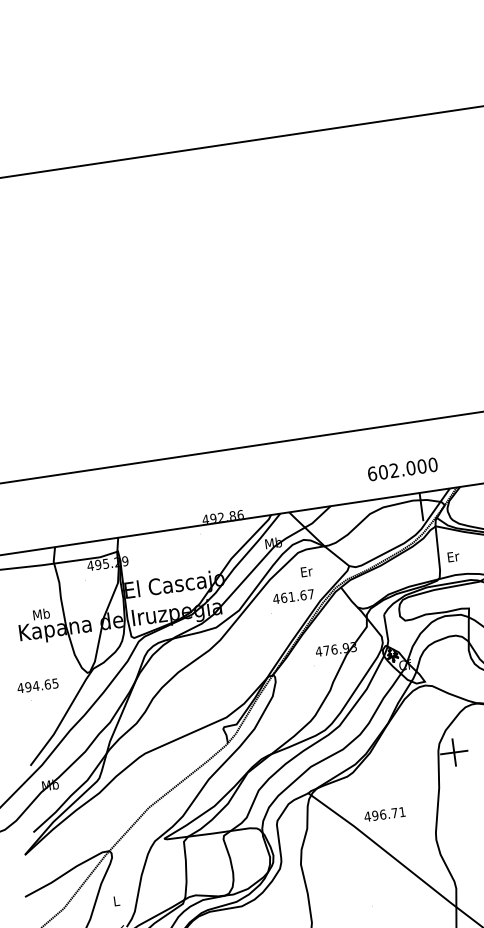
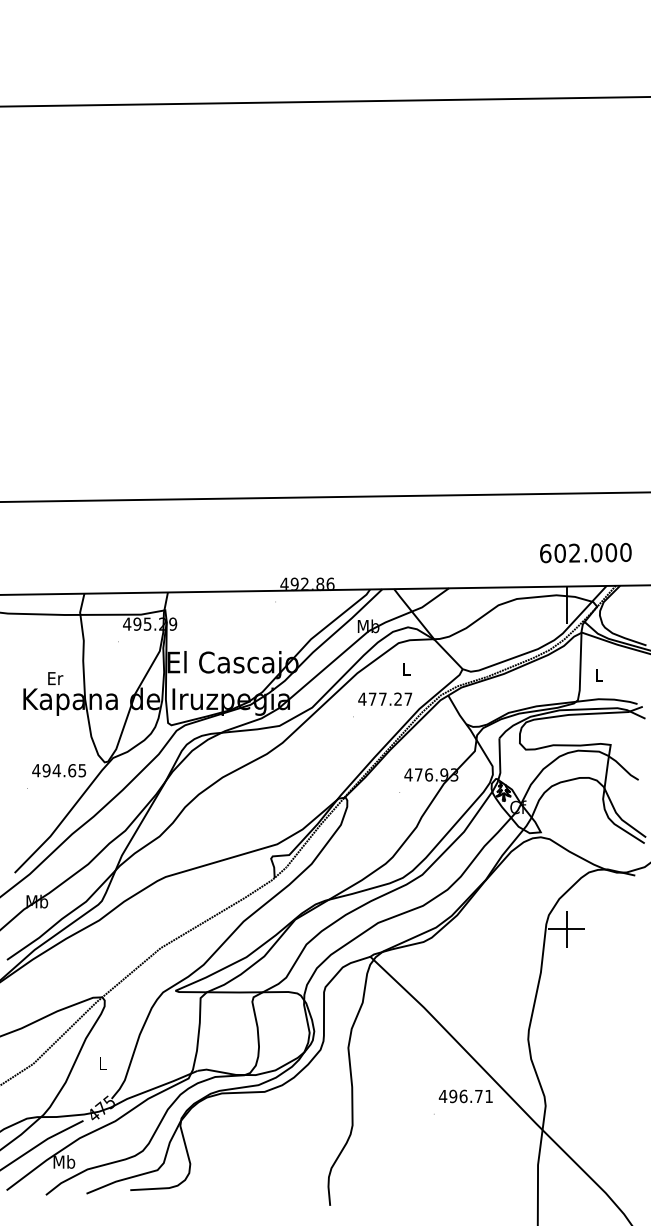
text: (402, 469) -> (585, 553), moved
text: (453, 556) -> (599, 674), Er -> L
text: (306, 571) -> (406, 668), Er -> L
text: (293, 596) -> (385, 698), 461.67 -> 477.27
text: (41, 614) -> (55, 678), Mb -> Er
text: (38, 685) -> (59, 770), moved
text: (384, 814) -> (465, 1096), moved

